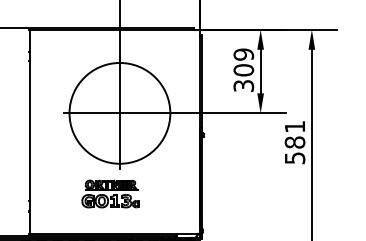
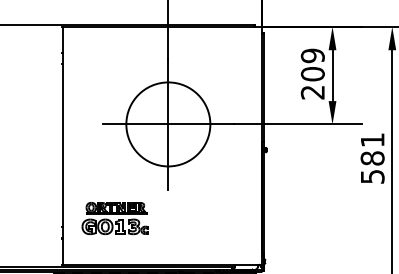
text: (243, 85) -> (312, 91), 309 -> 209
circle: (119, 113) -> (167, 124), size x0.71
part: (110, 193) -> (115, 217), moved

